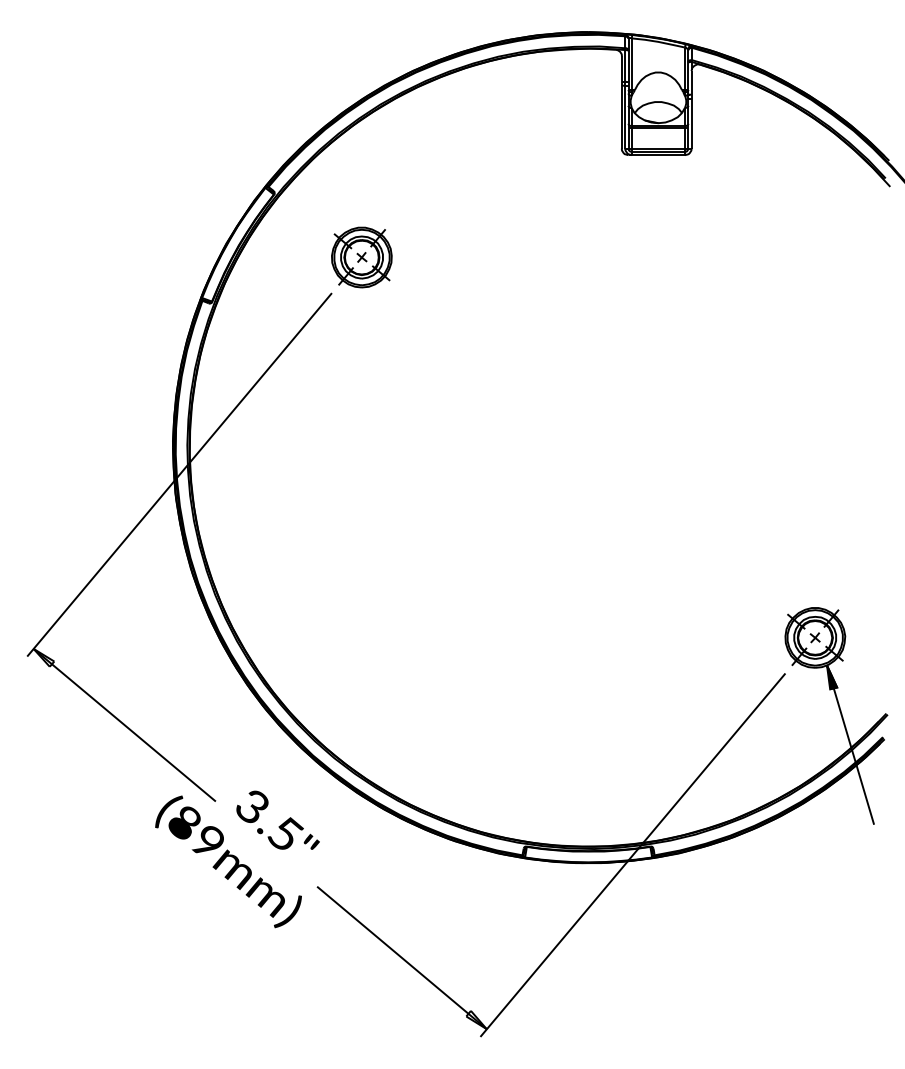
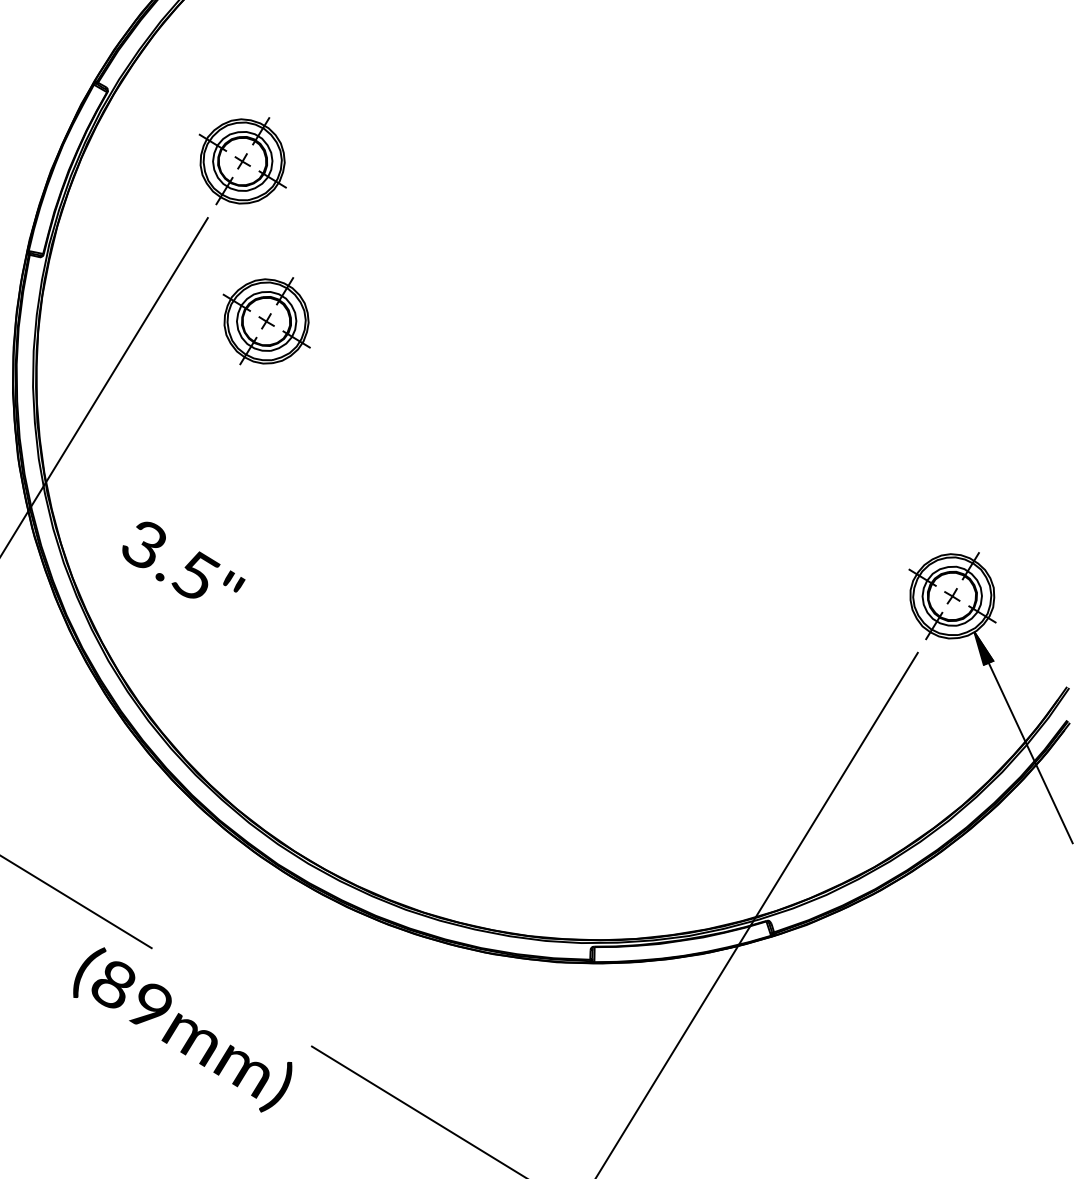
part: (361, 372) -> (265, 321), added
text: (277, 819) -> (181, 557), moved

